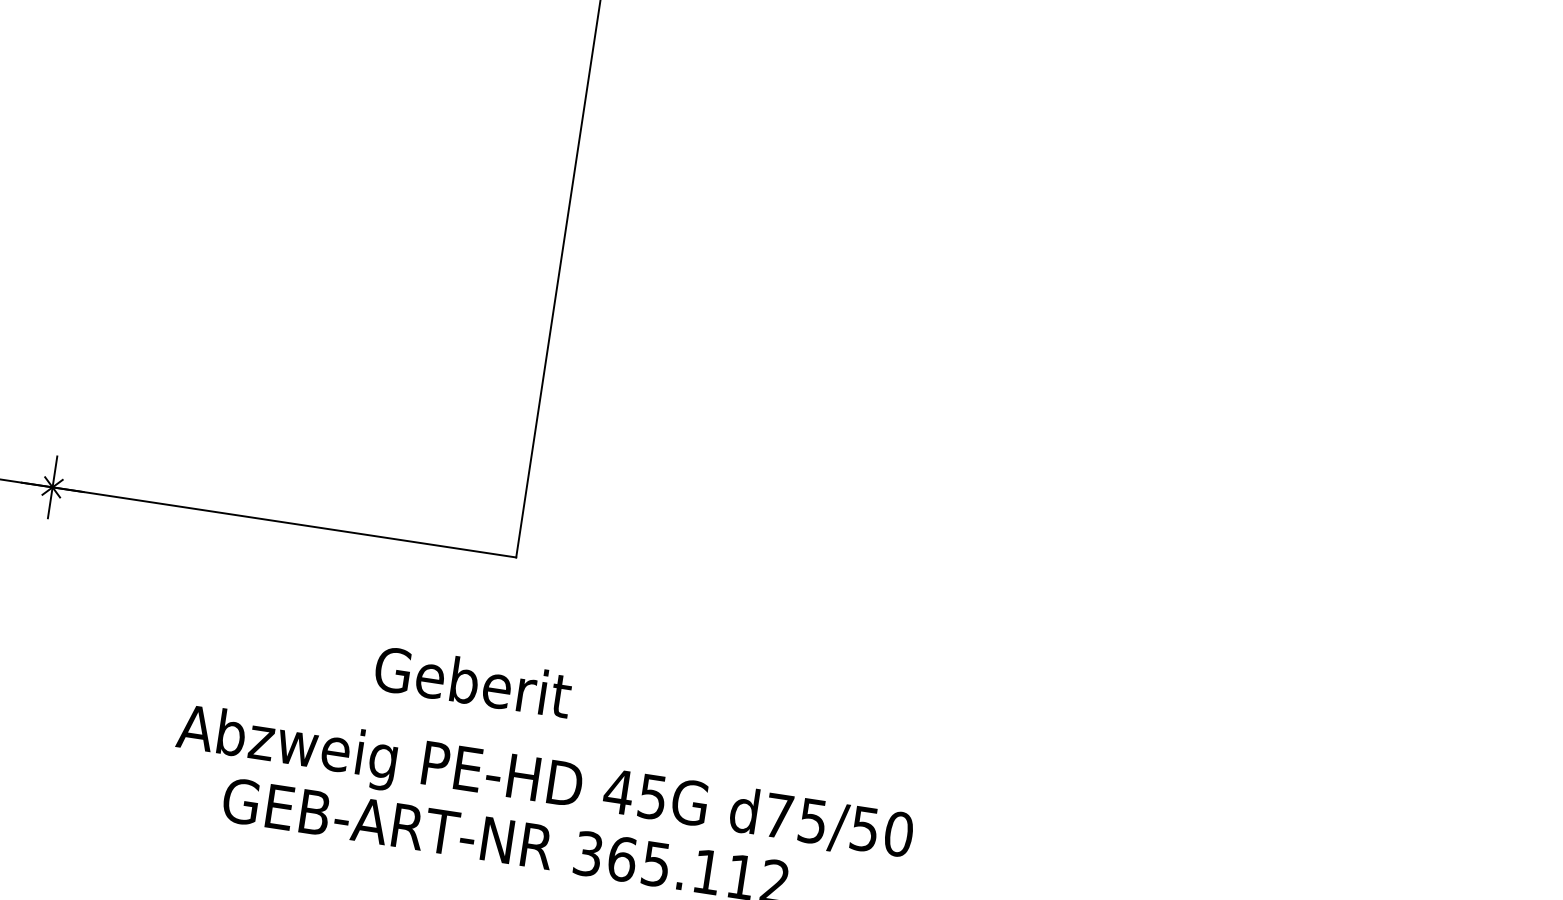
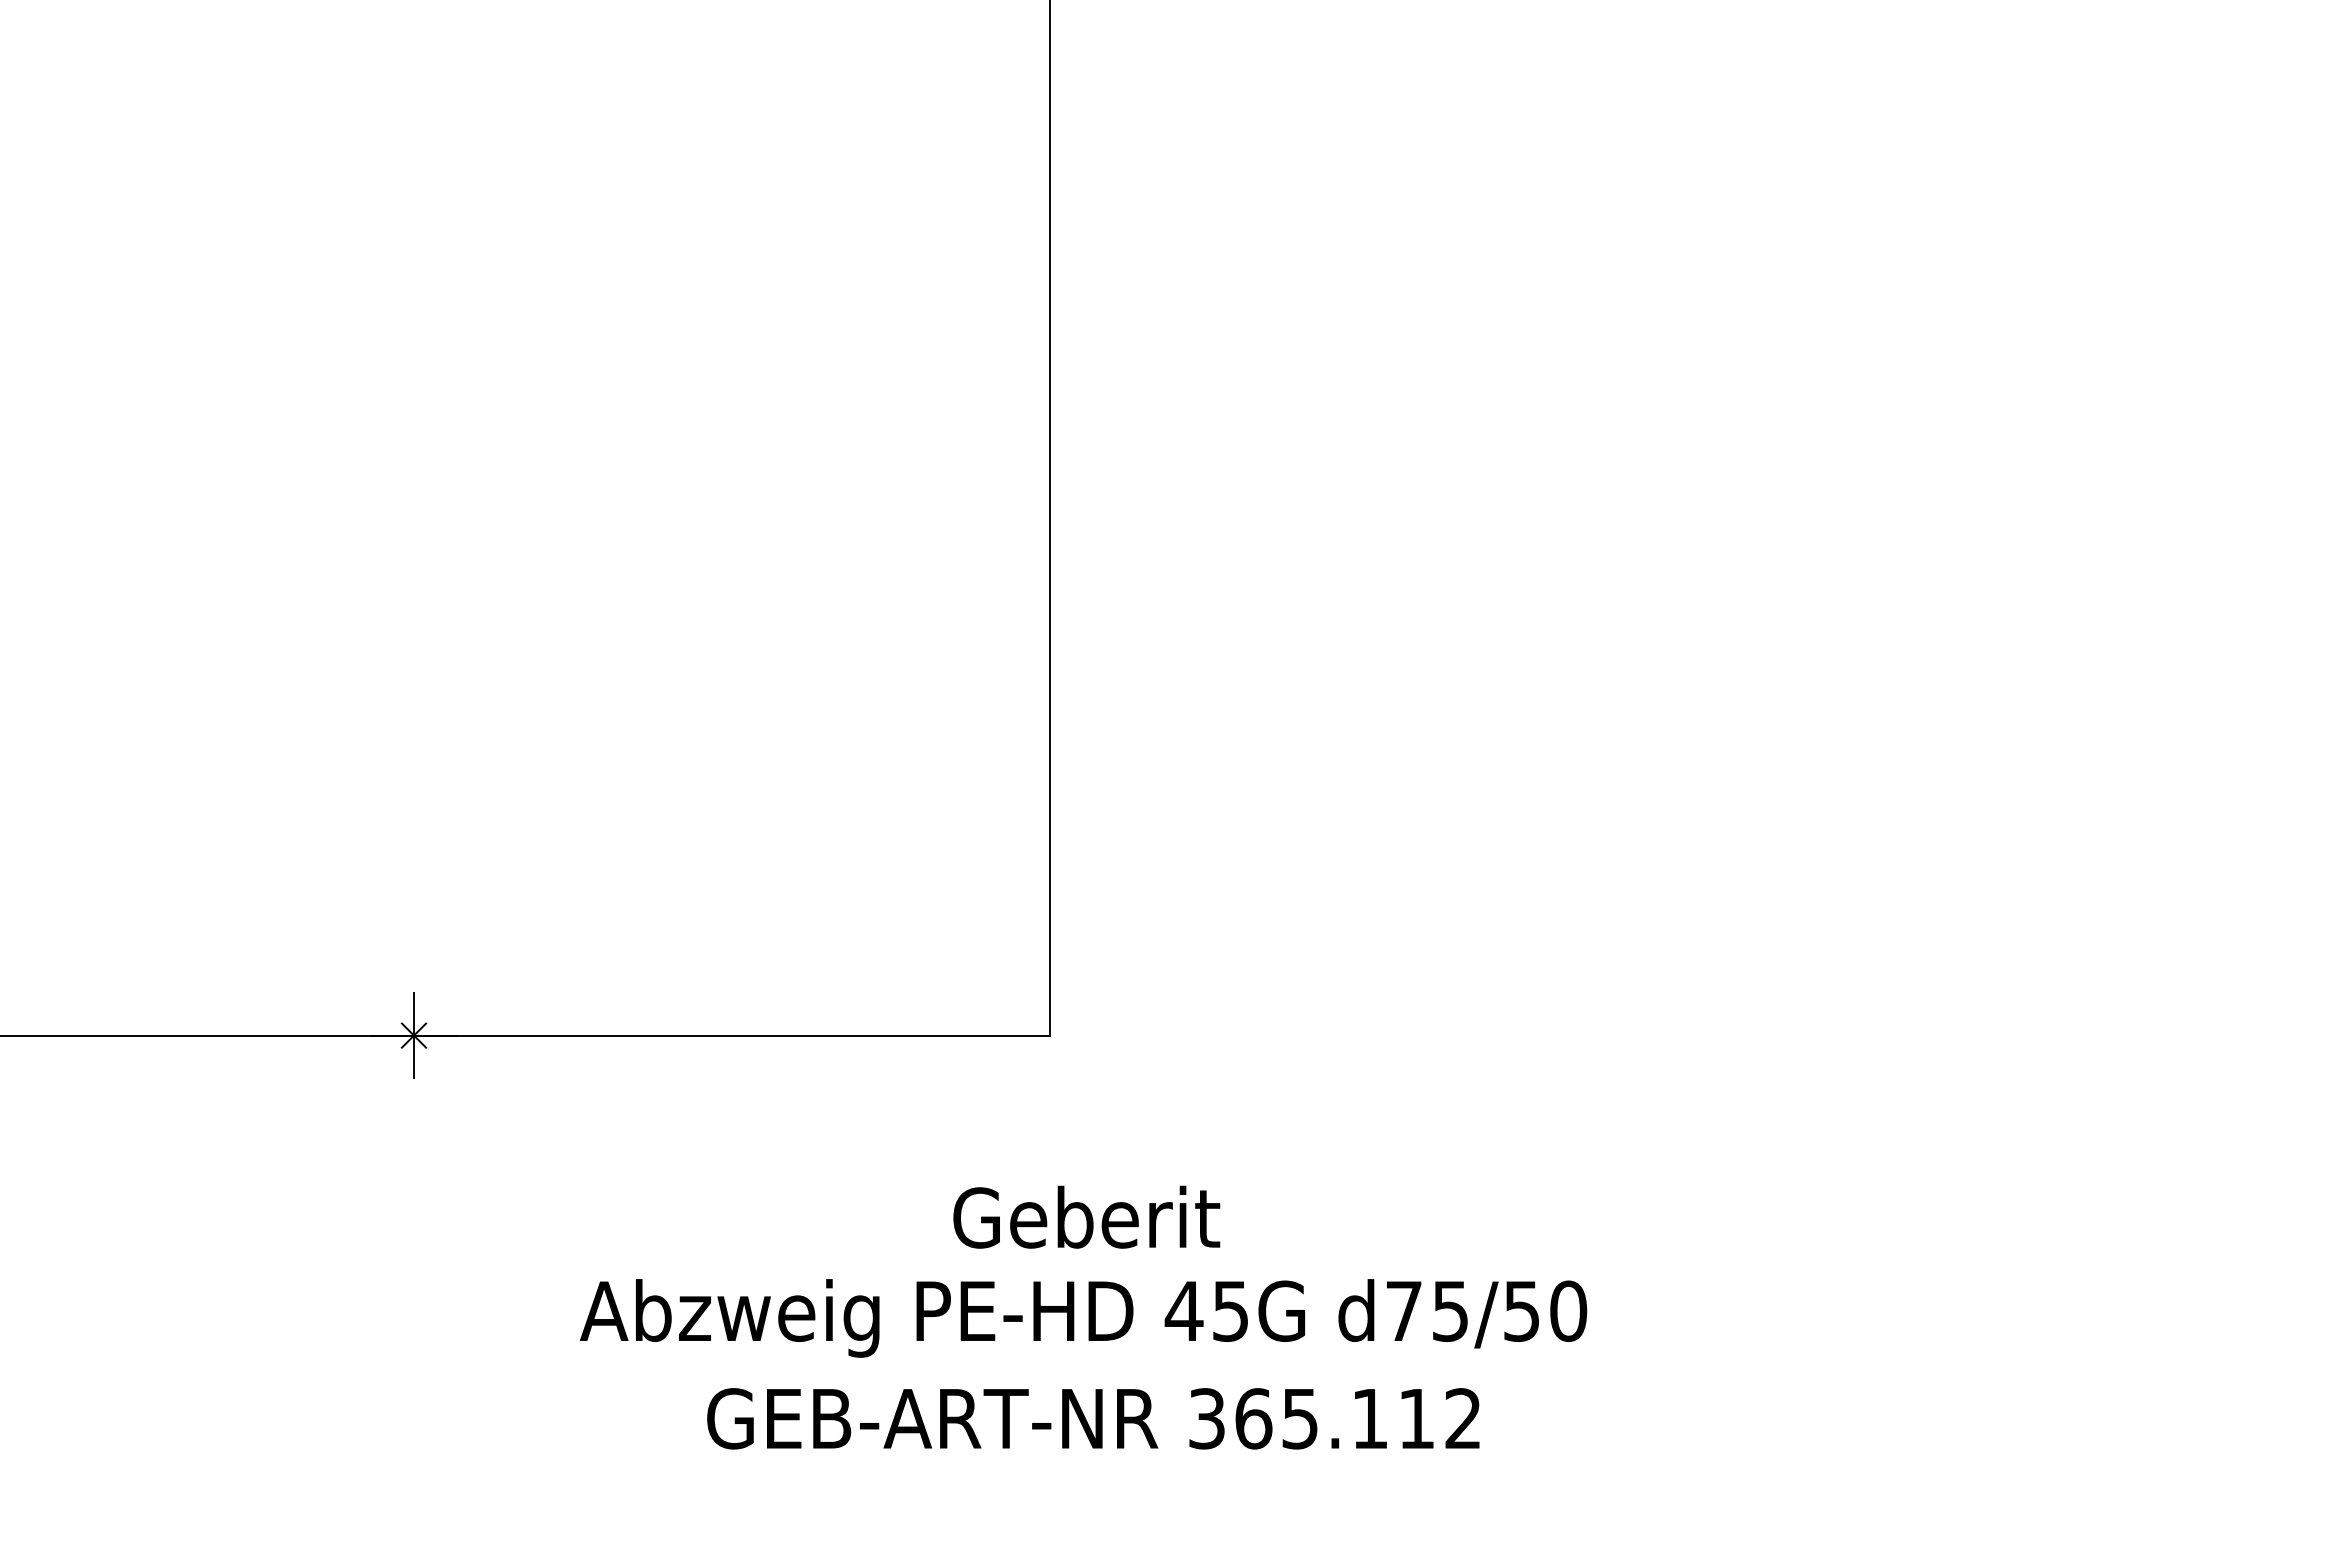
text: (473, 681) -> (1086, 1216), moved
text: (544, 786) -> (1083, 1318), moved

